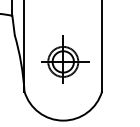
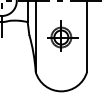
part: (64, 58) -> (62, 35), moved

